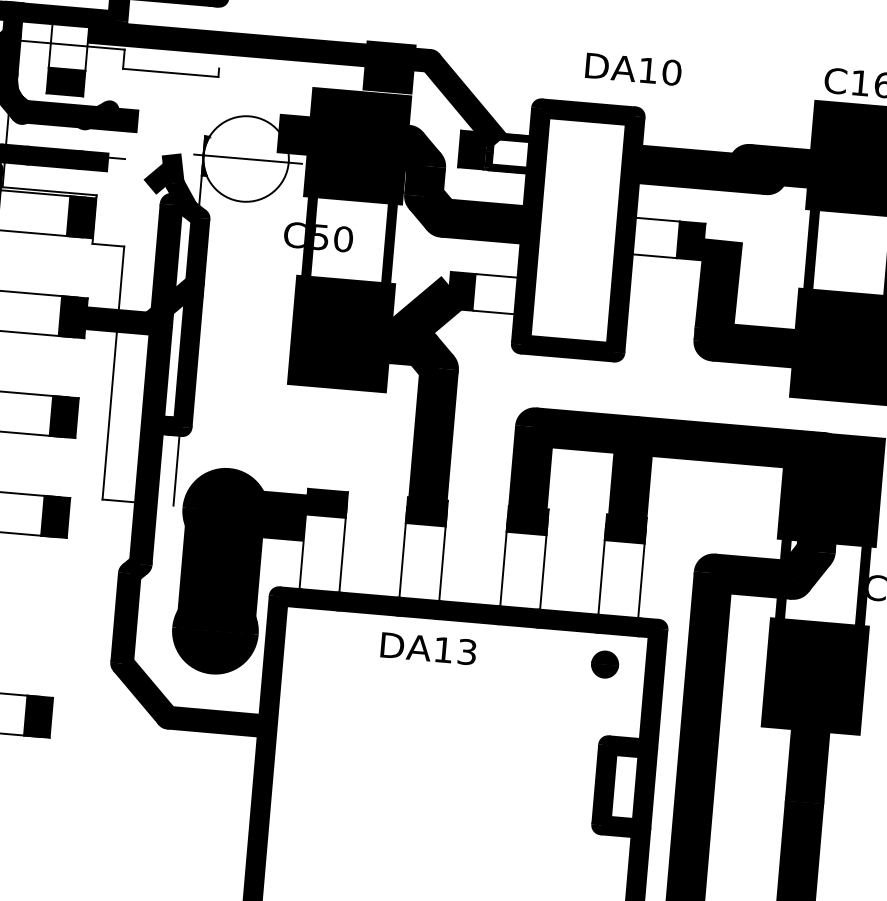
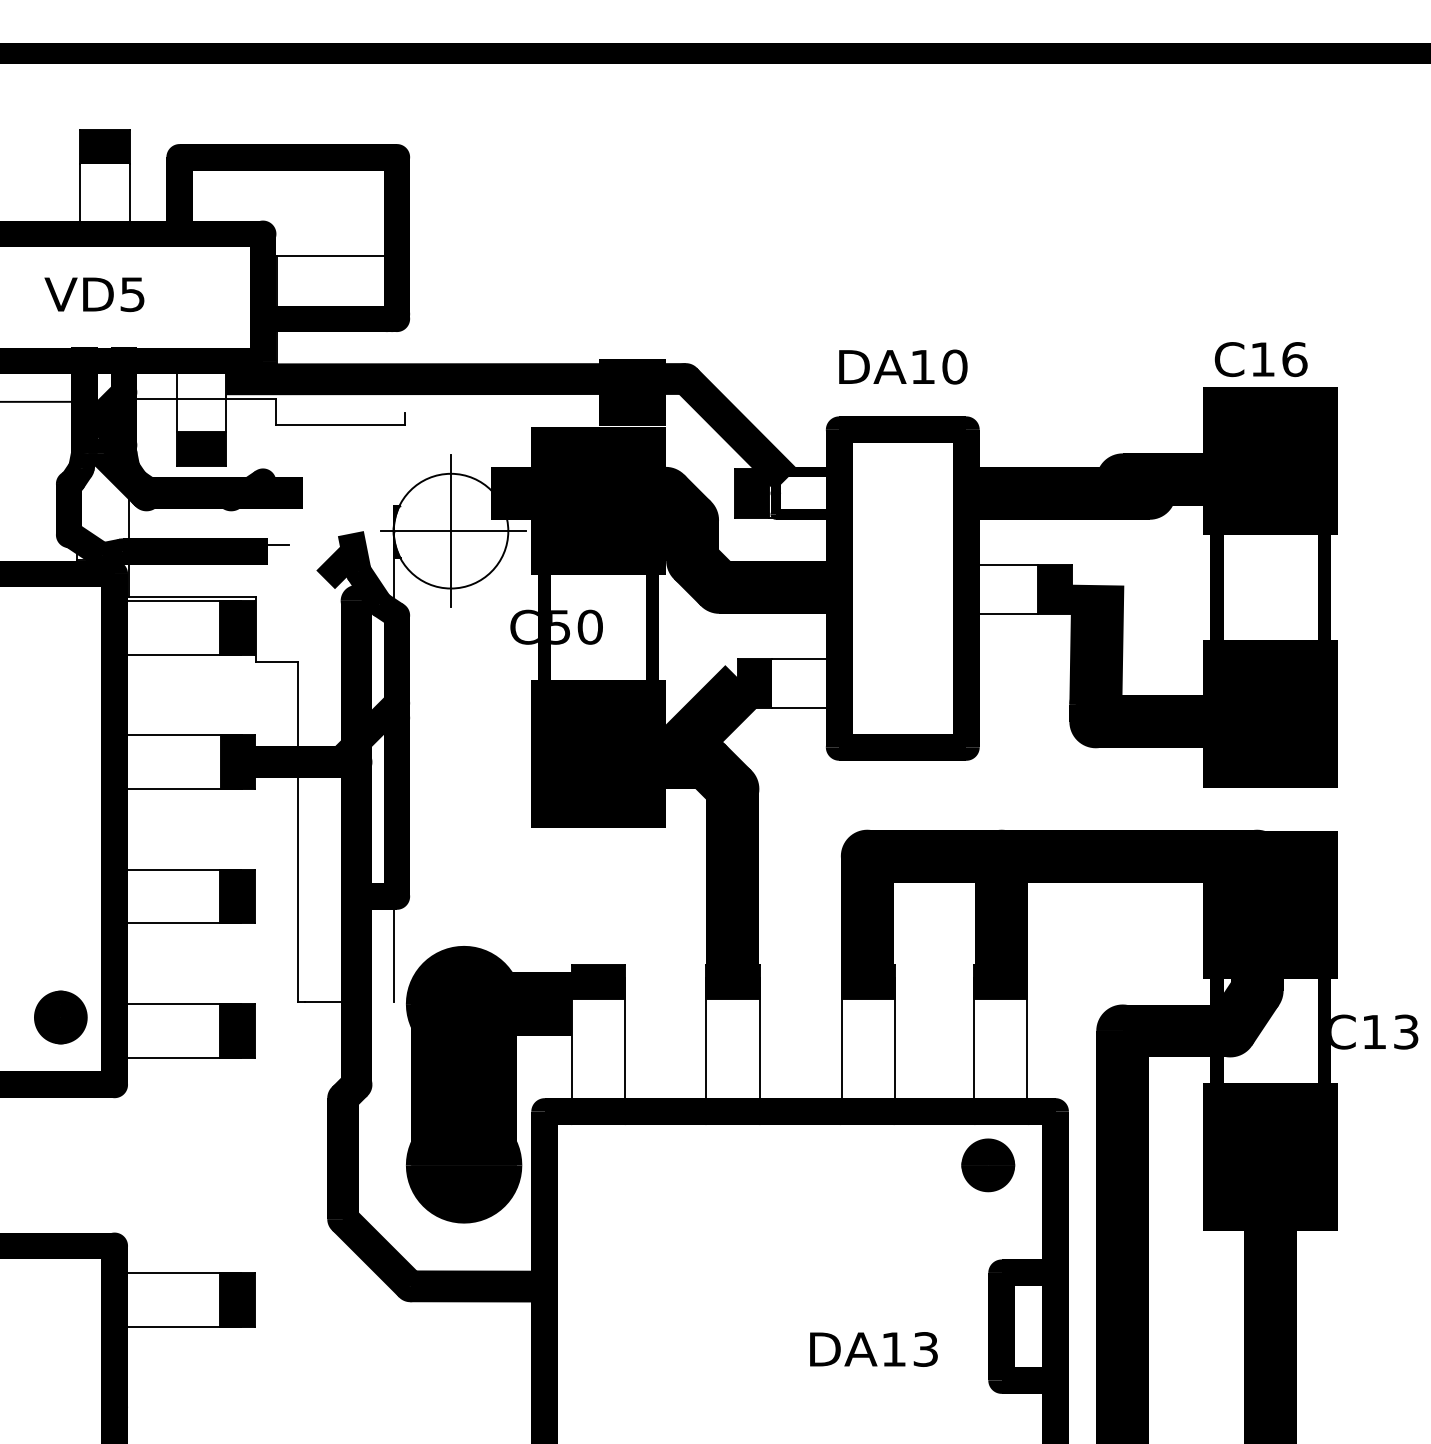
text: (633, 68) -> (903, 366), moved
line: (245, 158) -> (450, 530), added
text: (428, 648) -> (873, 1349), moved
part: (605, 664) -> (988, 1165), size x1.43

